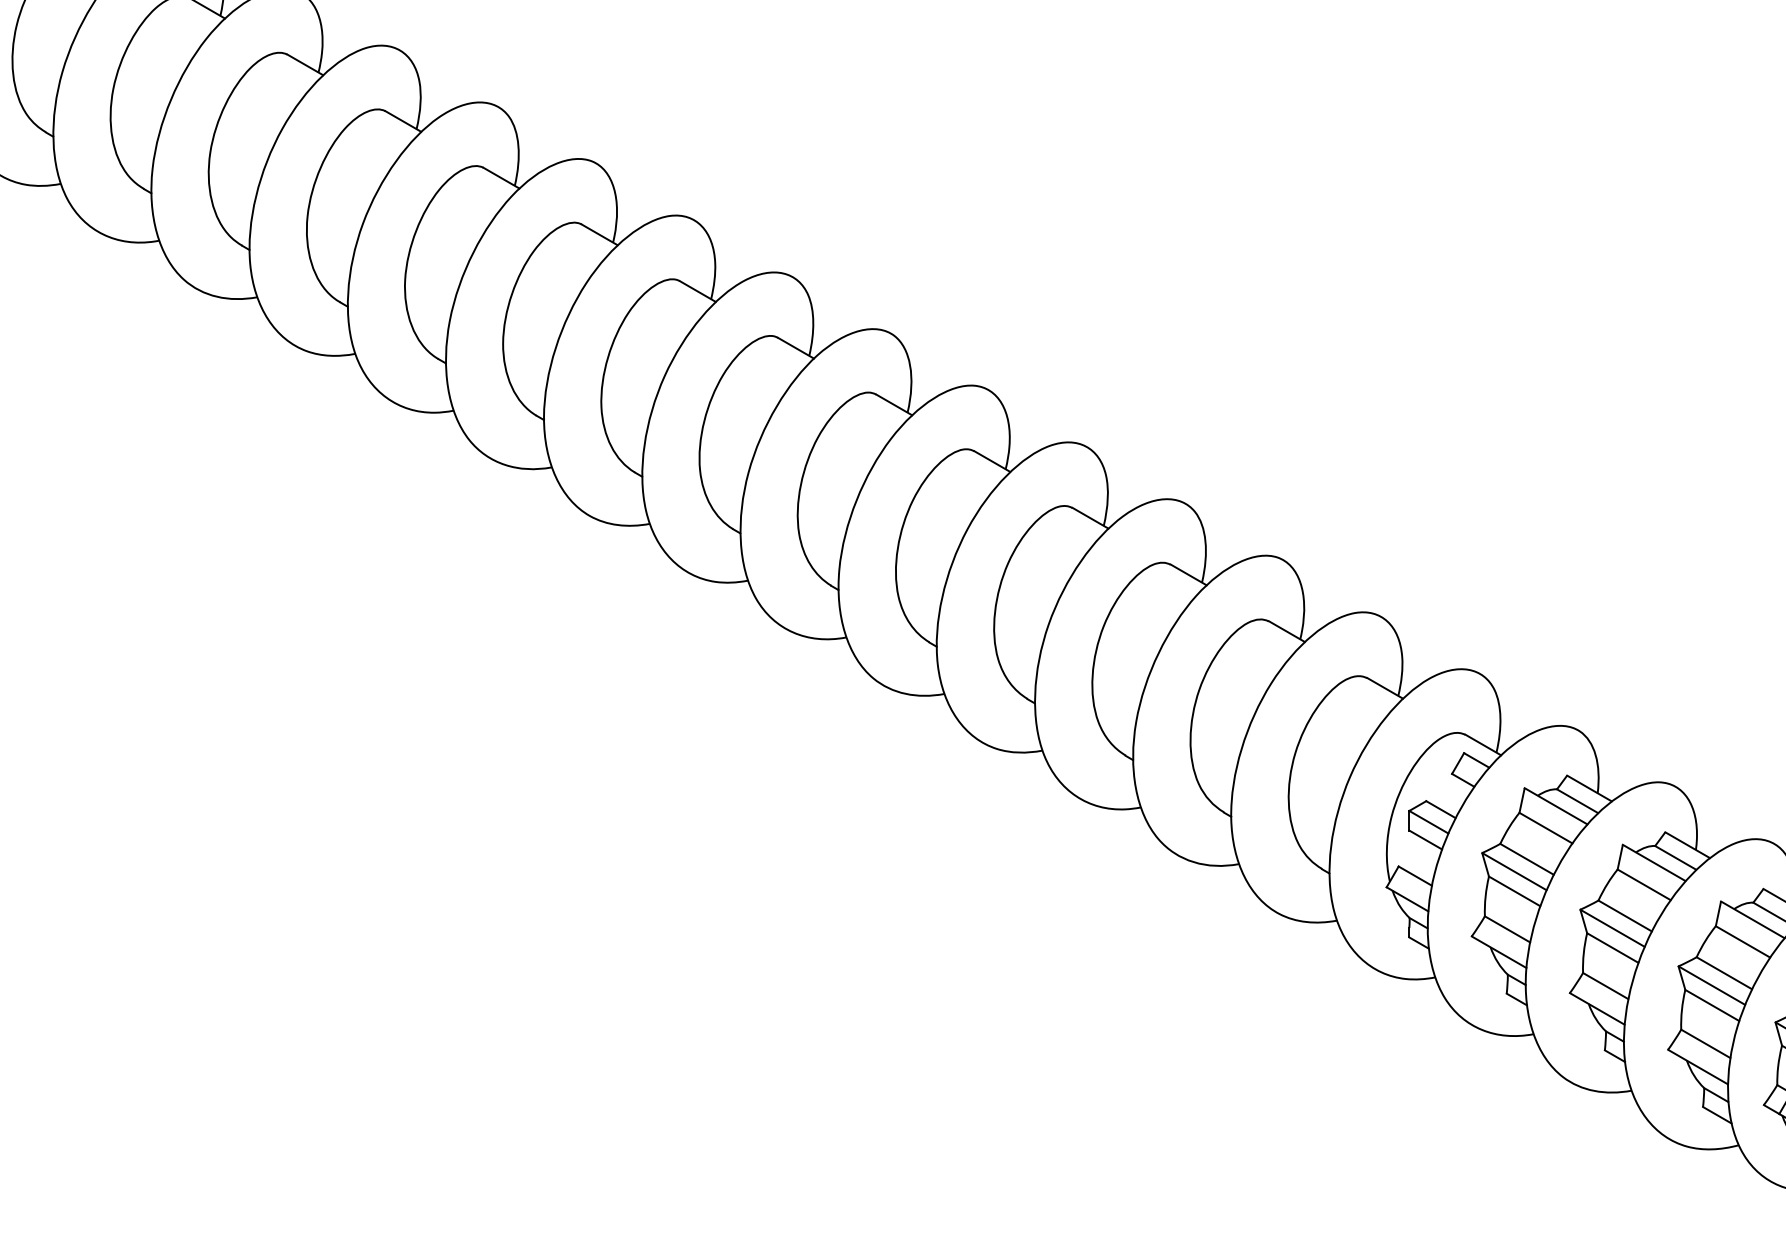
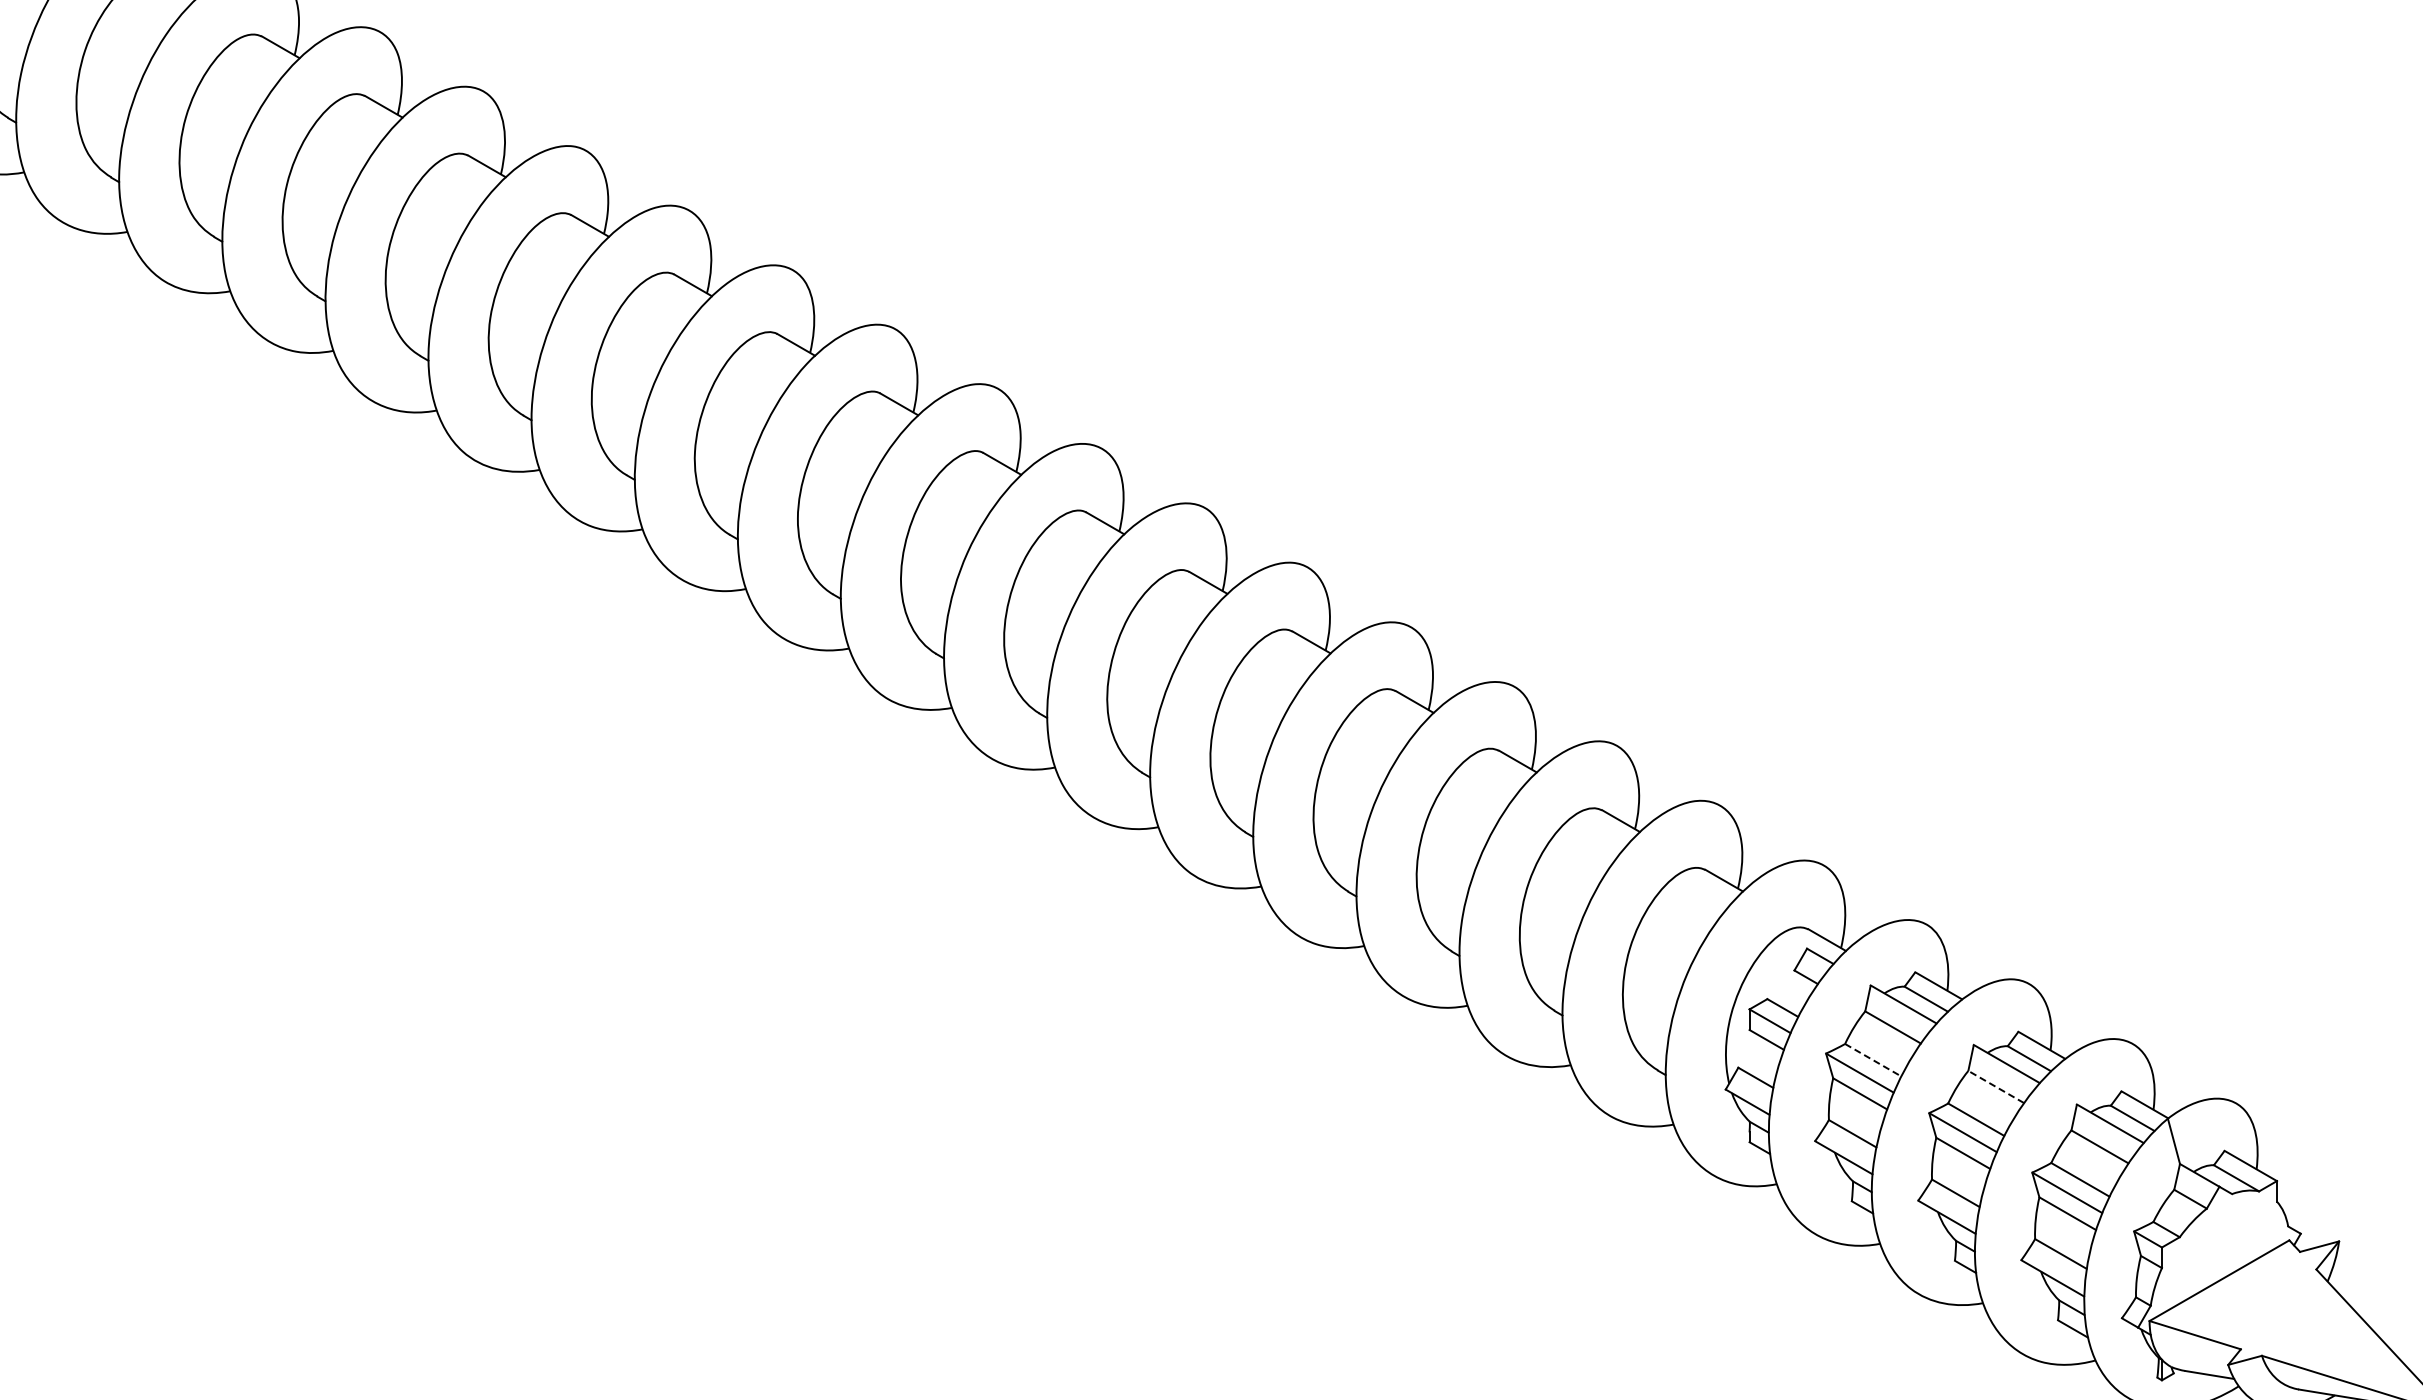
line: (1527, 859) -> (1873, 1060), solid -> dashed
line: (1643, 884) -> (1995, 1086), solid -> dashed

